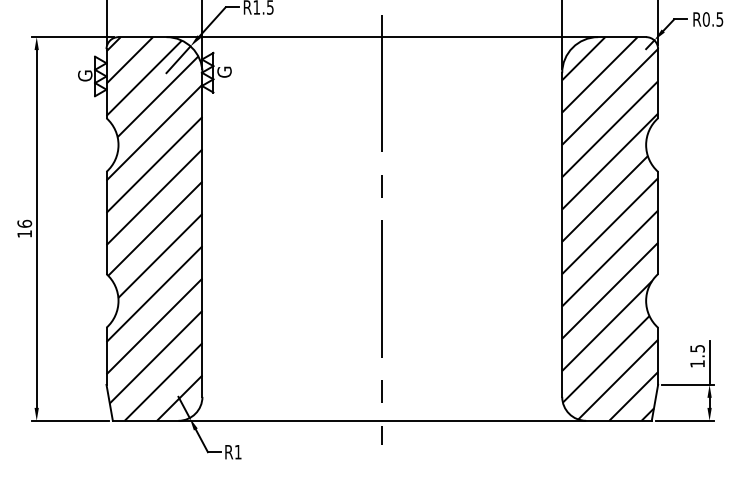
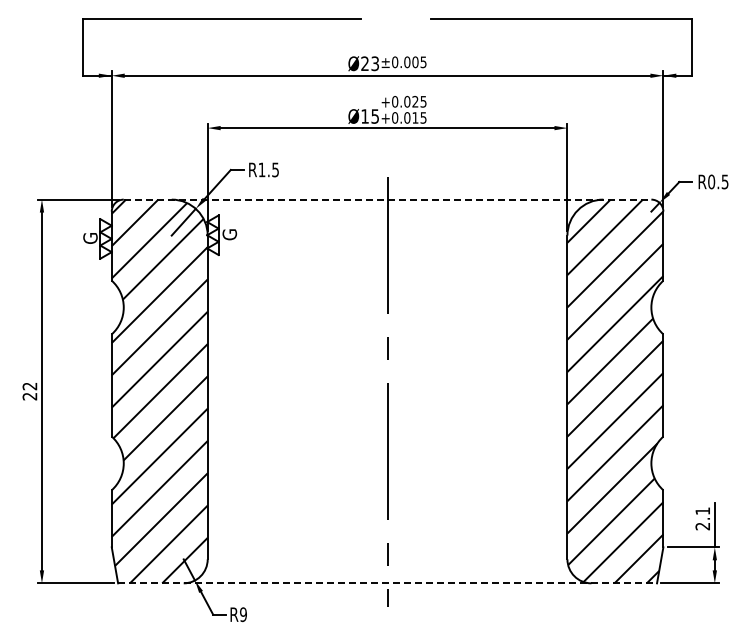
line: (382, 37) -> (387, 199), solid -> dashed
text: (24, 229) -> (29, 391), 16 -> 22
text: (697, 356) -> (702, 518), 1.5 -> 2.1
line: (383, 421) -> (388, 583), solid -> dashed
text: (238, 452) -> (243, 614), R1 -> R9

